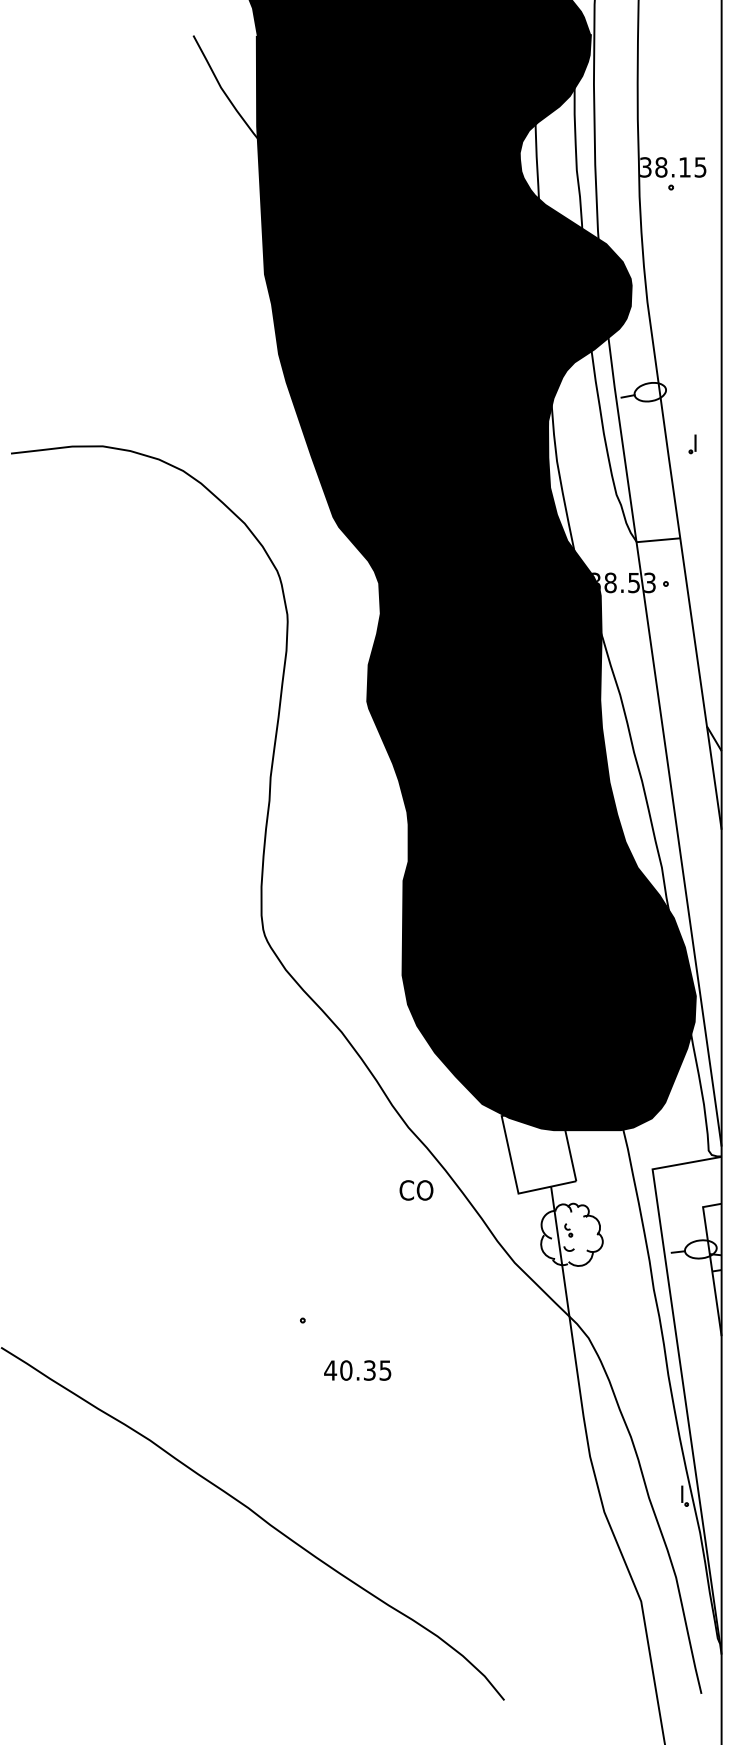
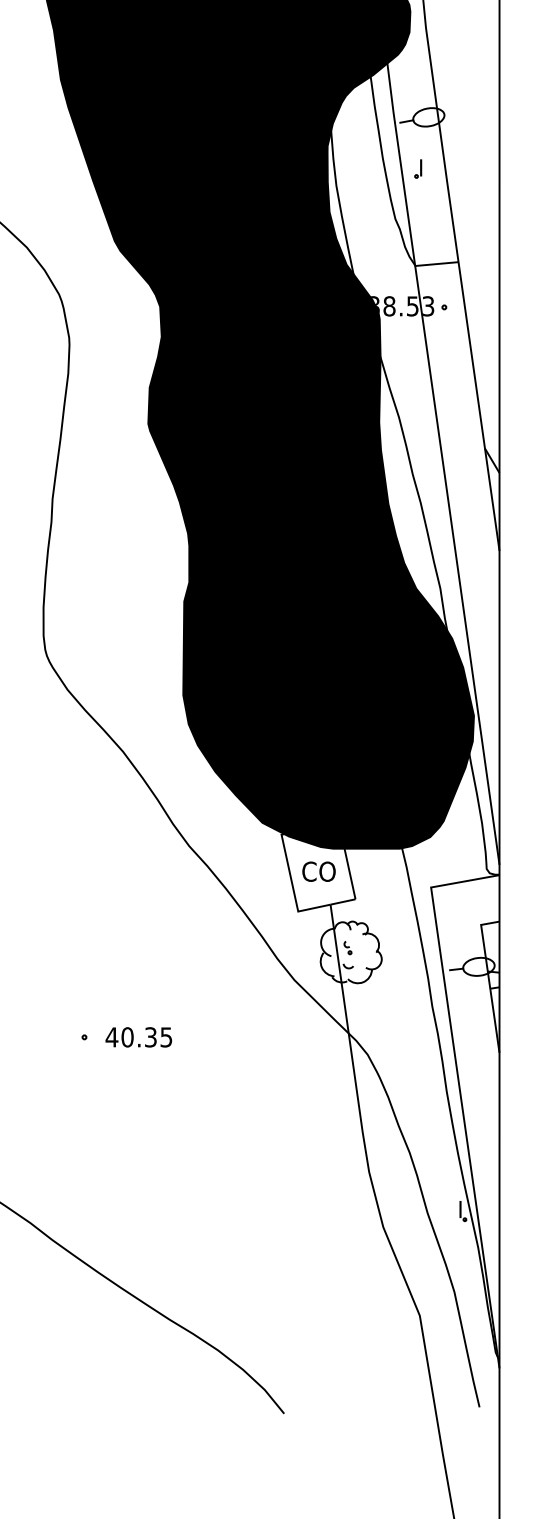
part: (692, 444) -> (418, 169), moved
text: (416, 1190) -> (319, 871), moved
text: (357, 1370) -> (138, 1037), moved

